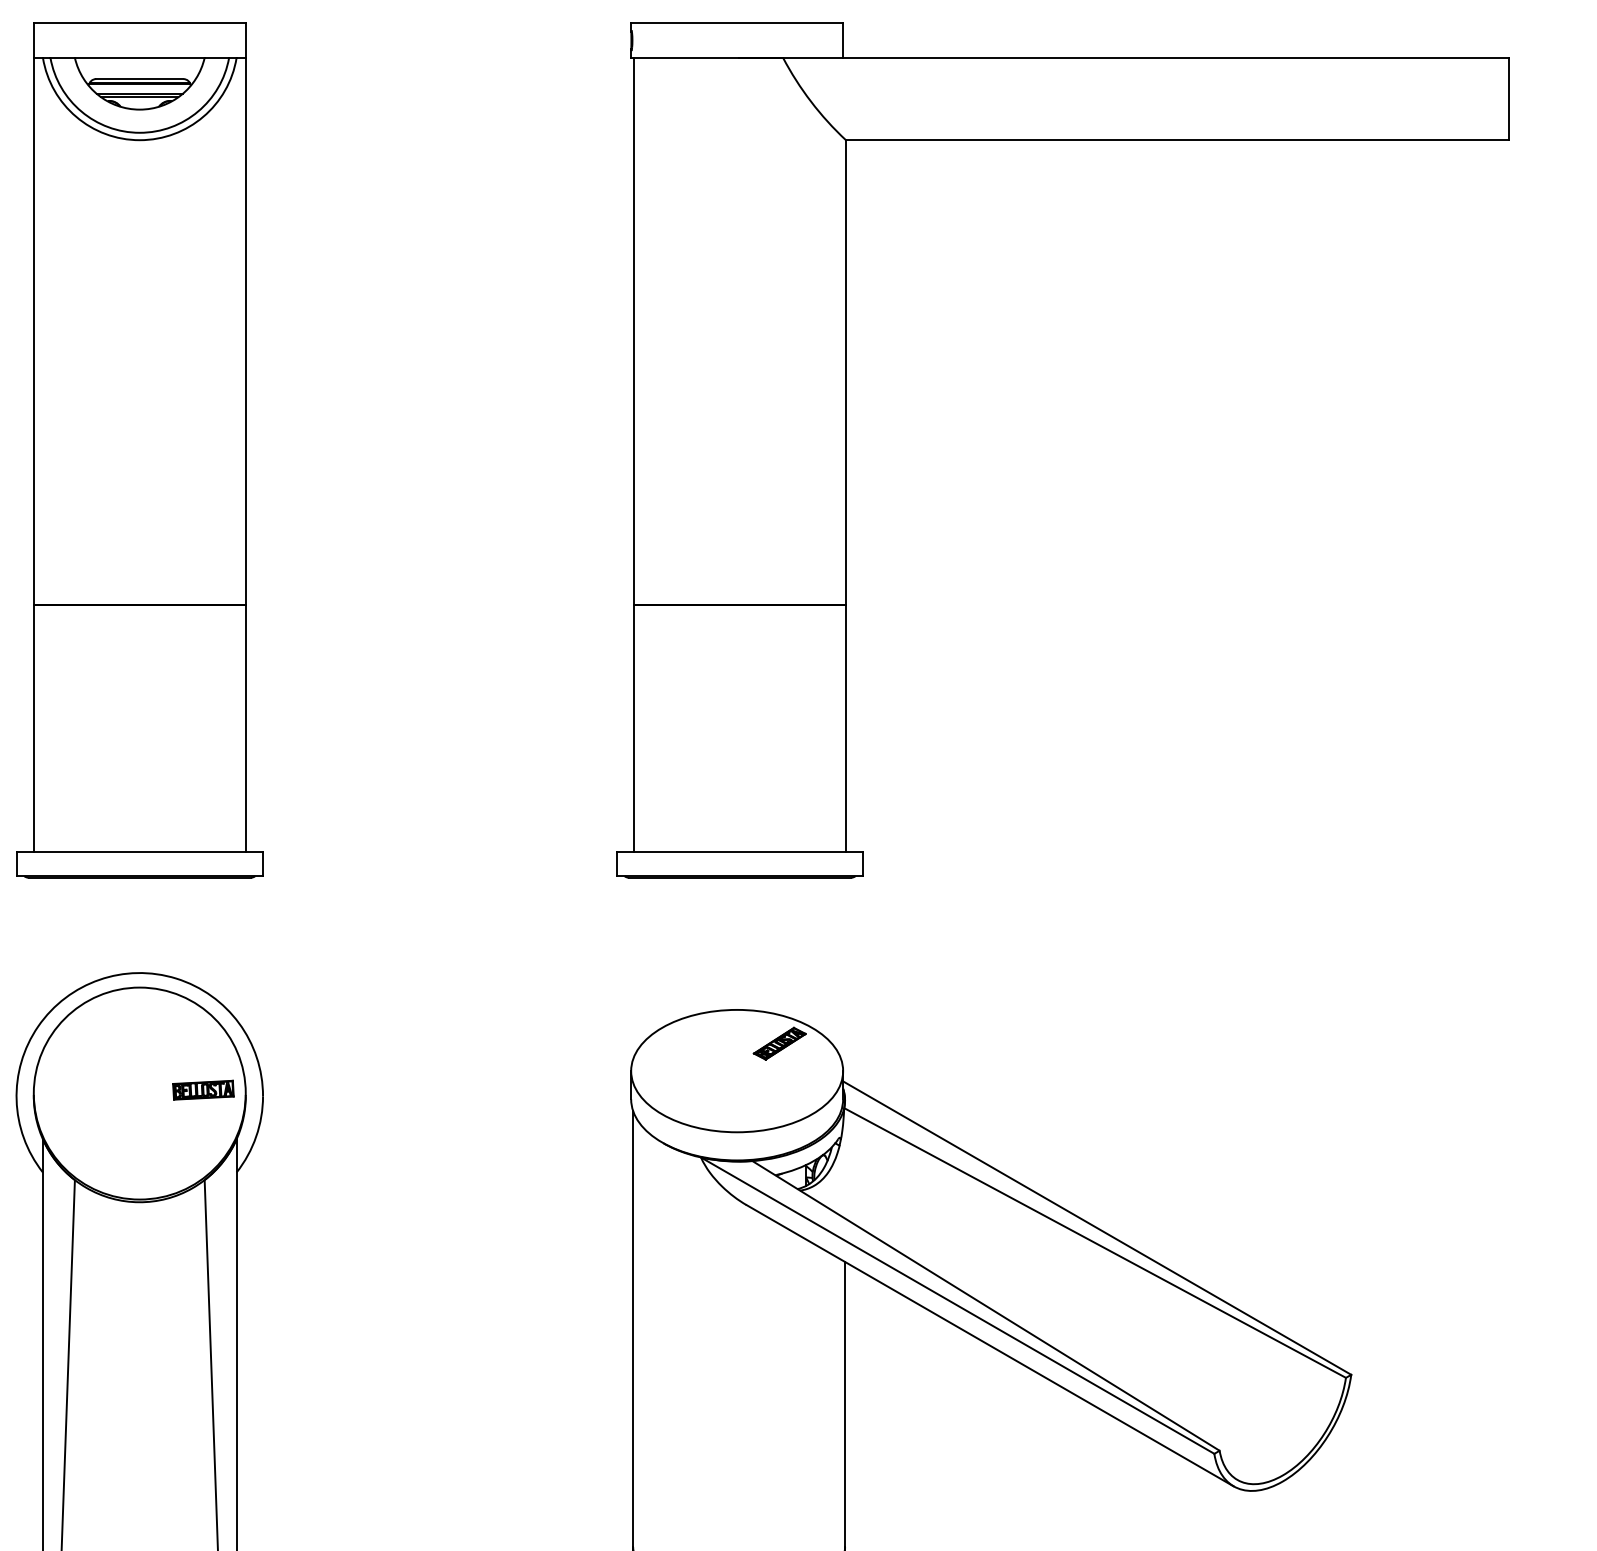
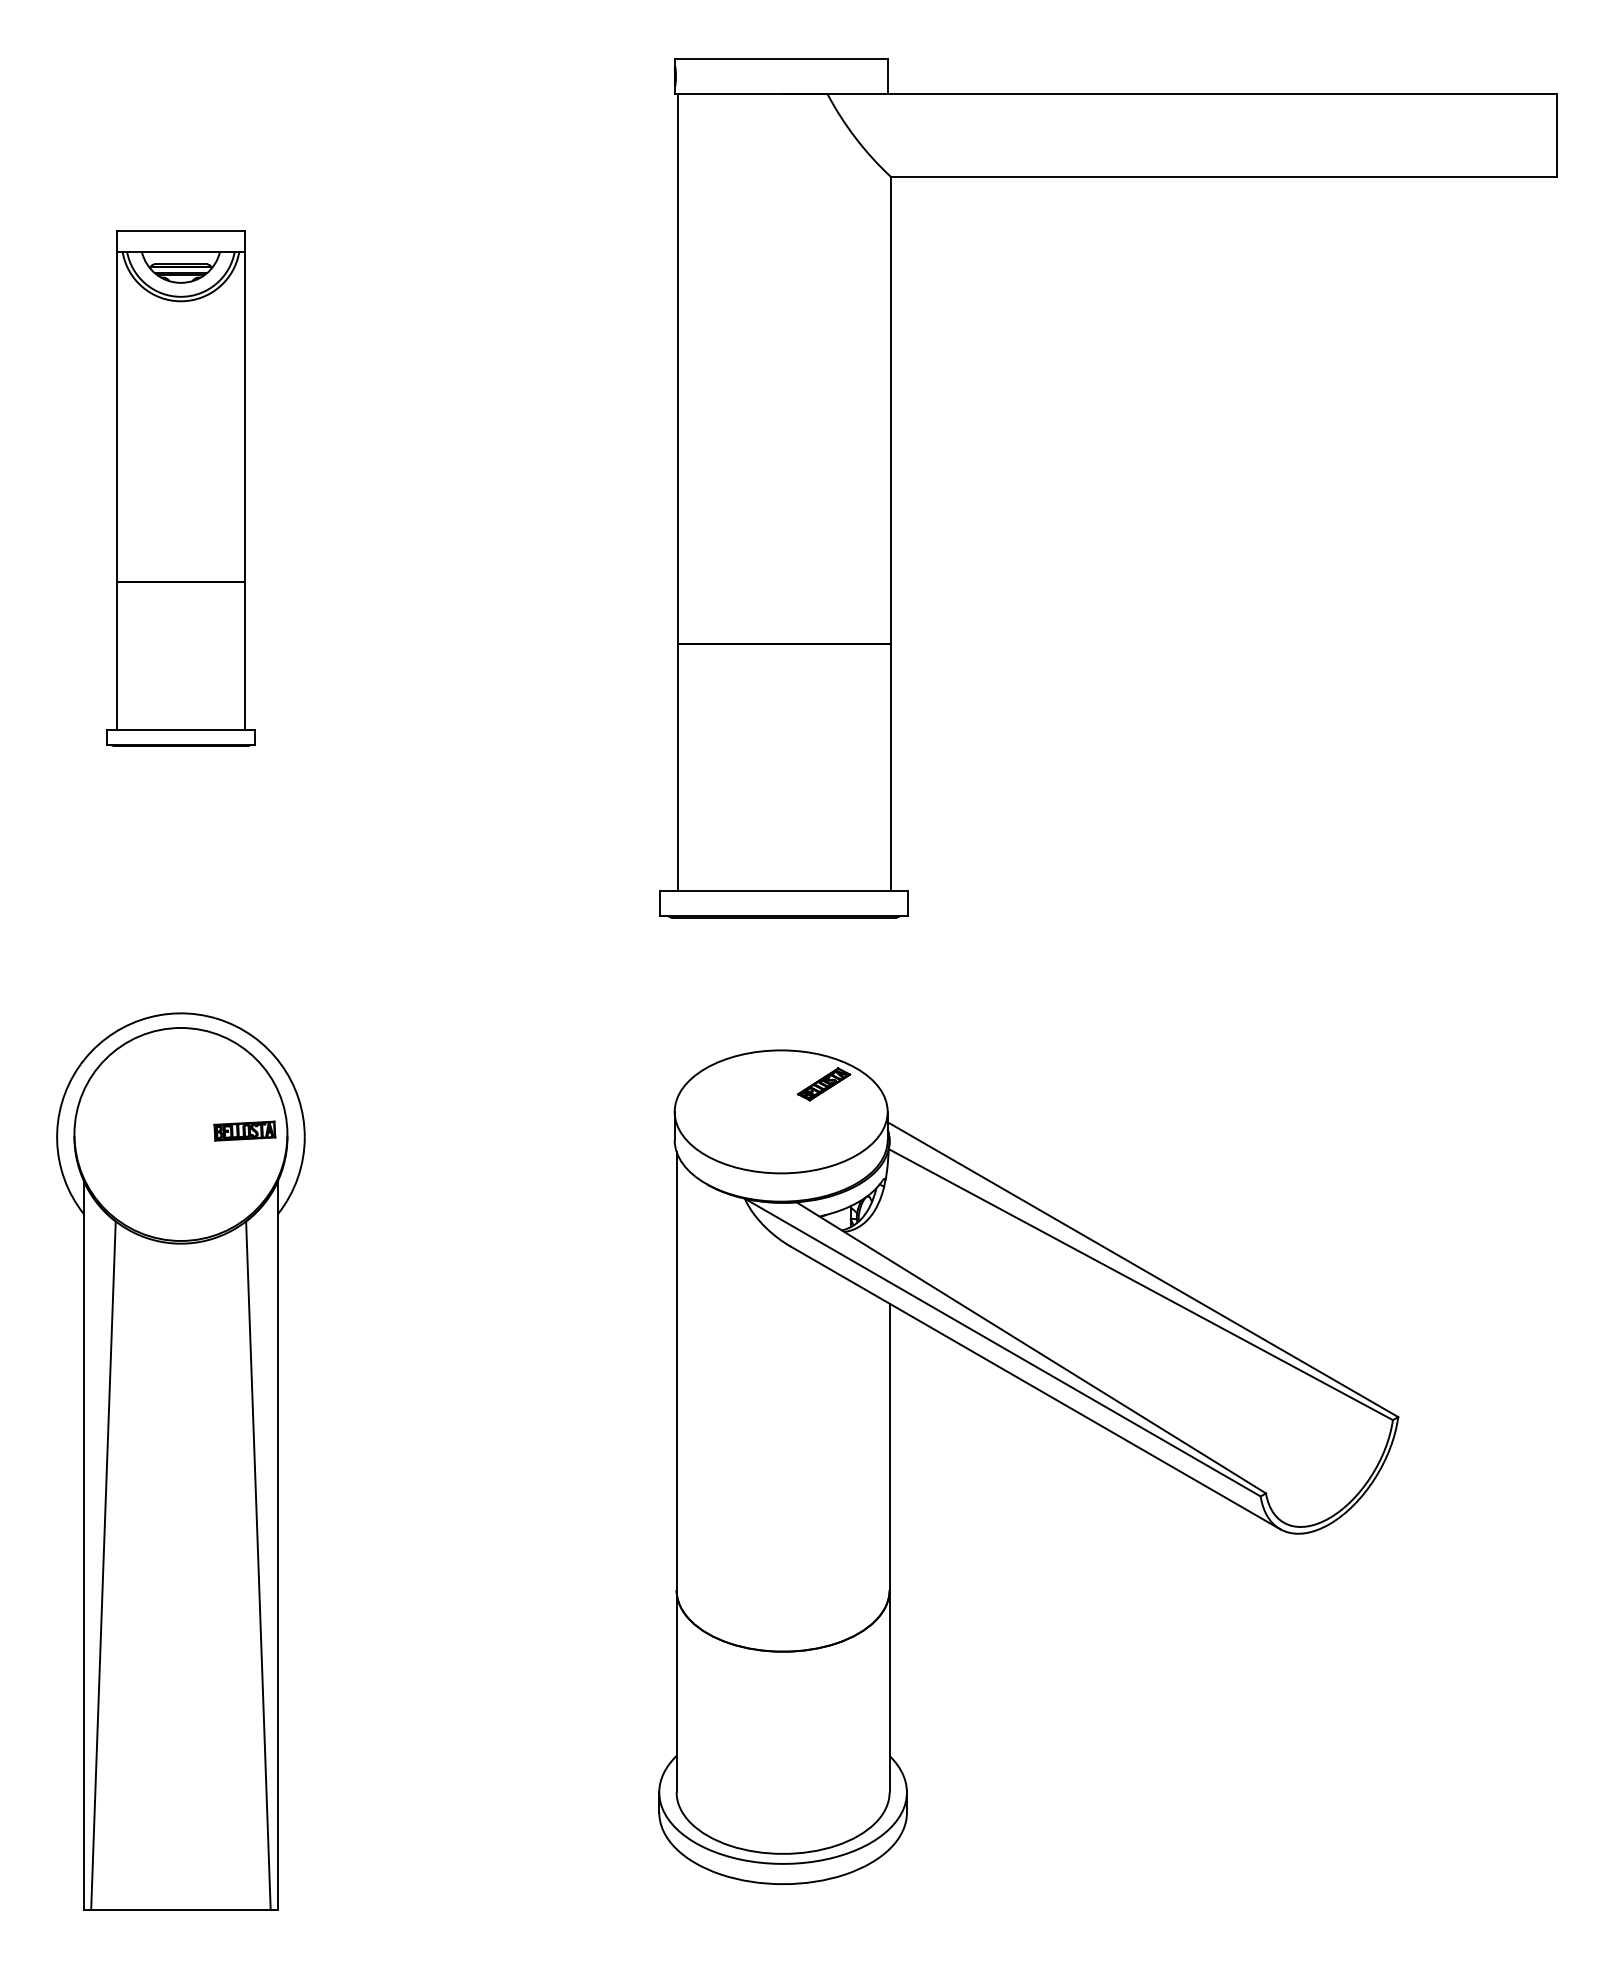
part: (139, 450) -> (180, 488), size x0.6

